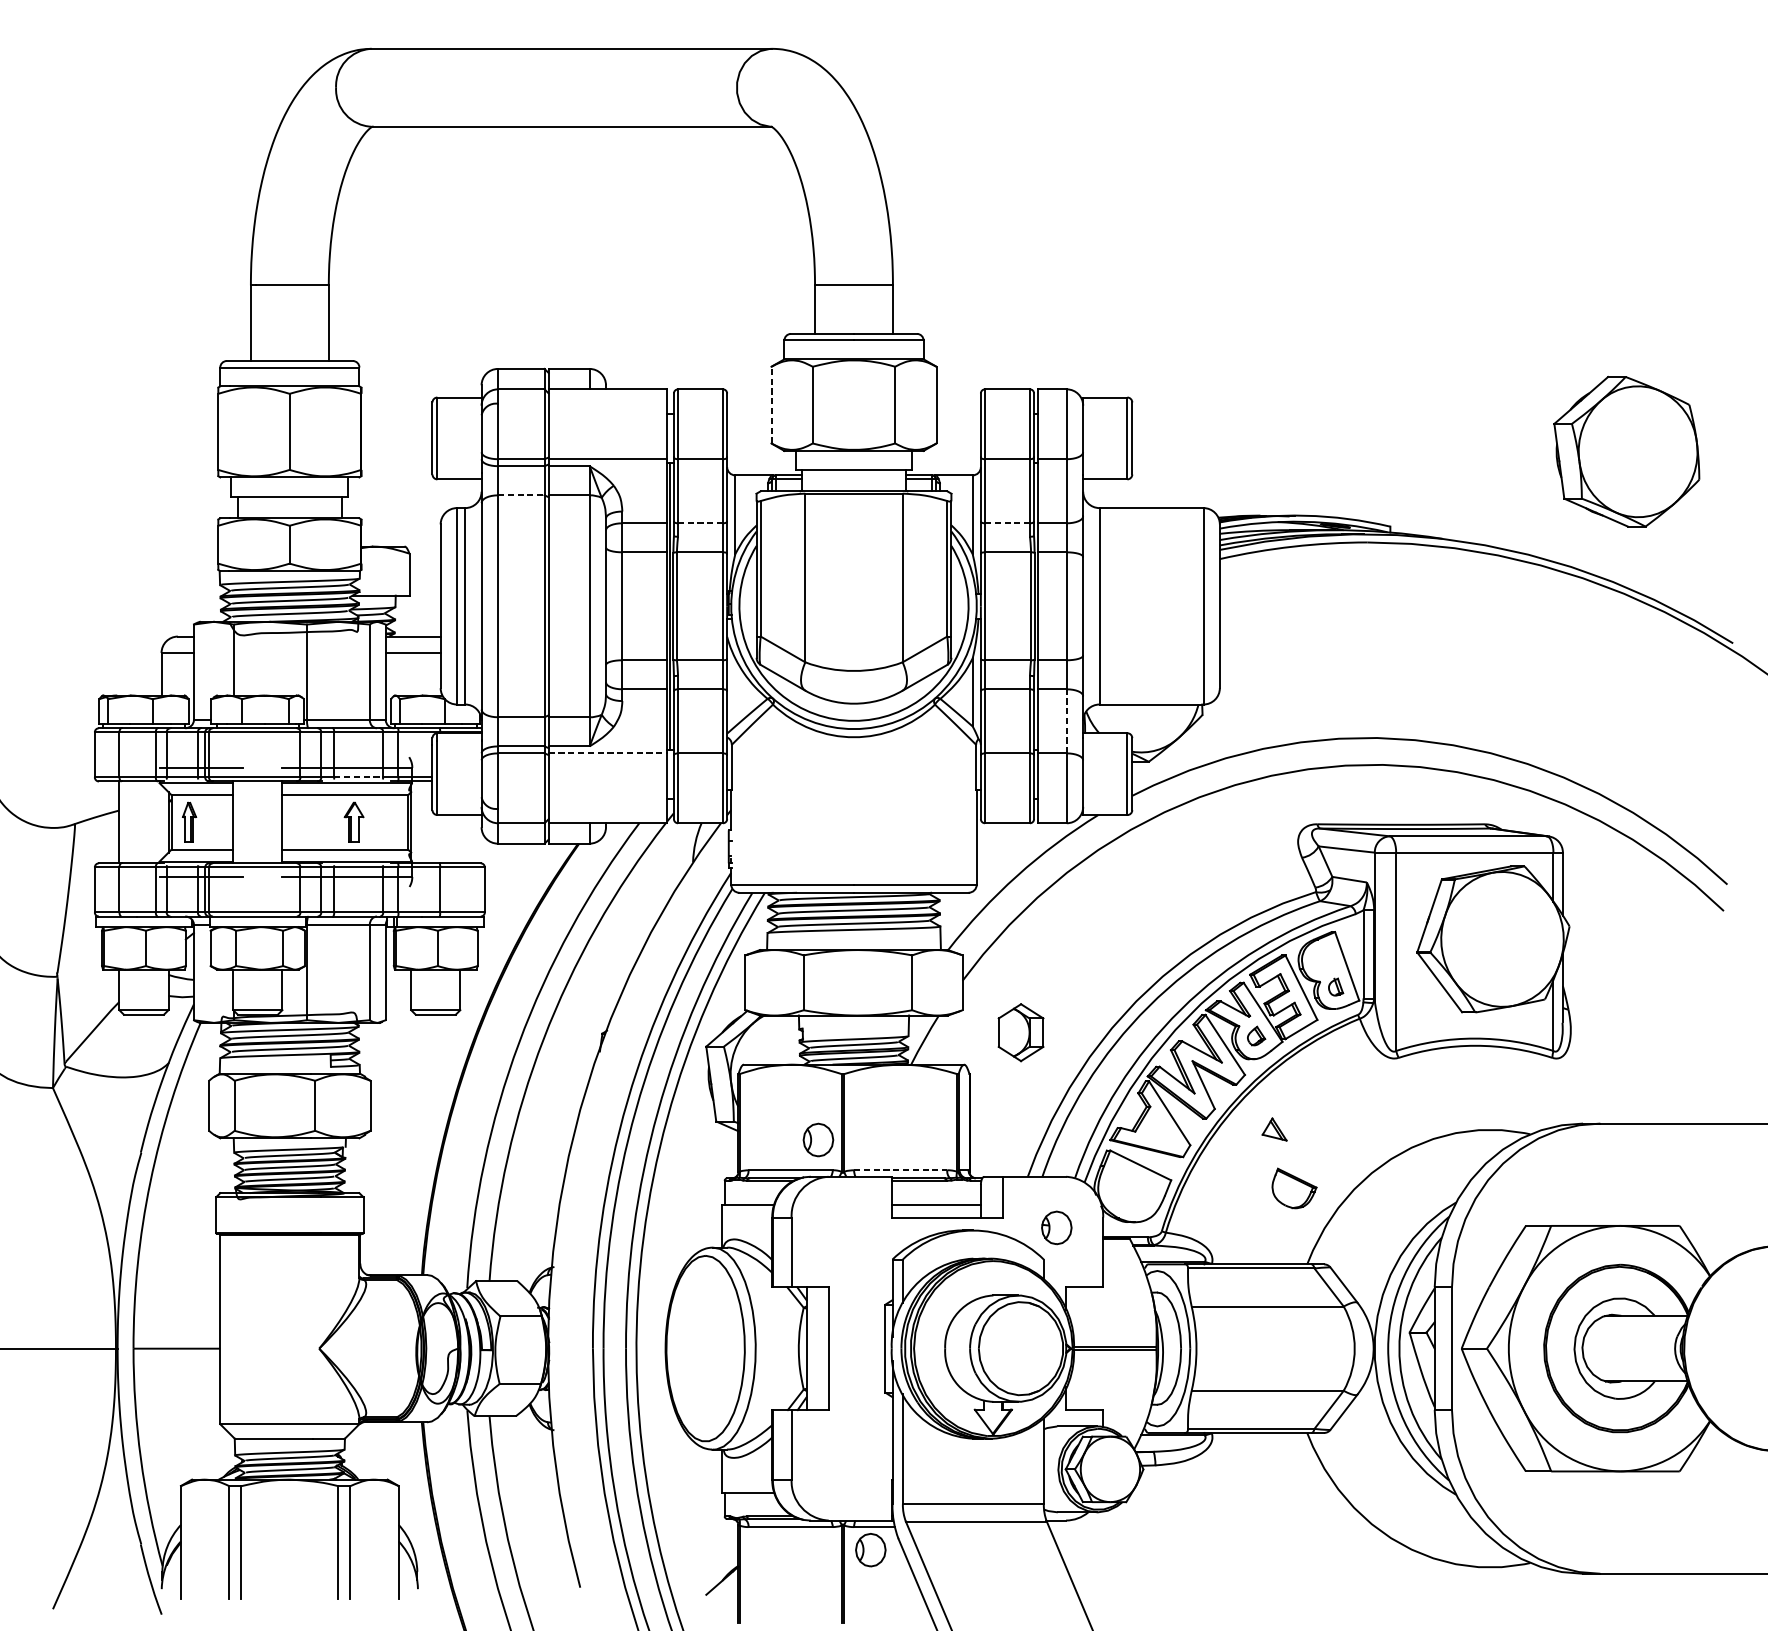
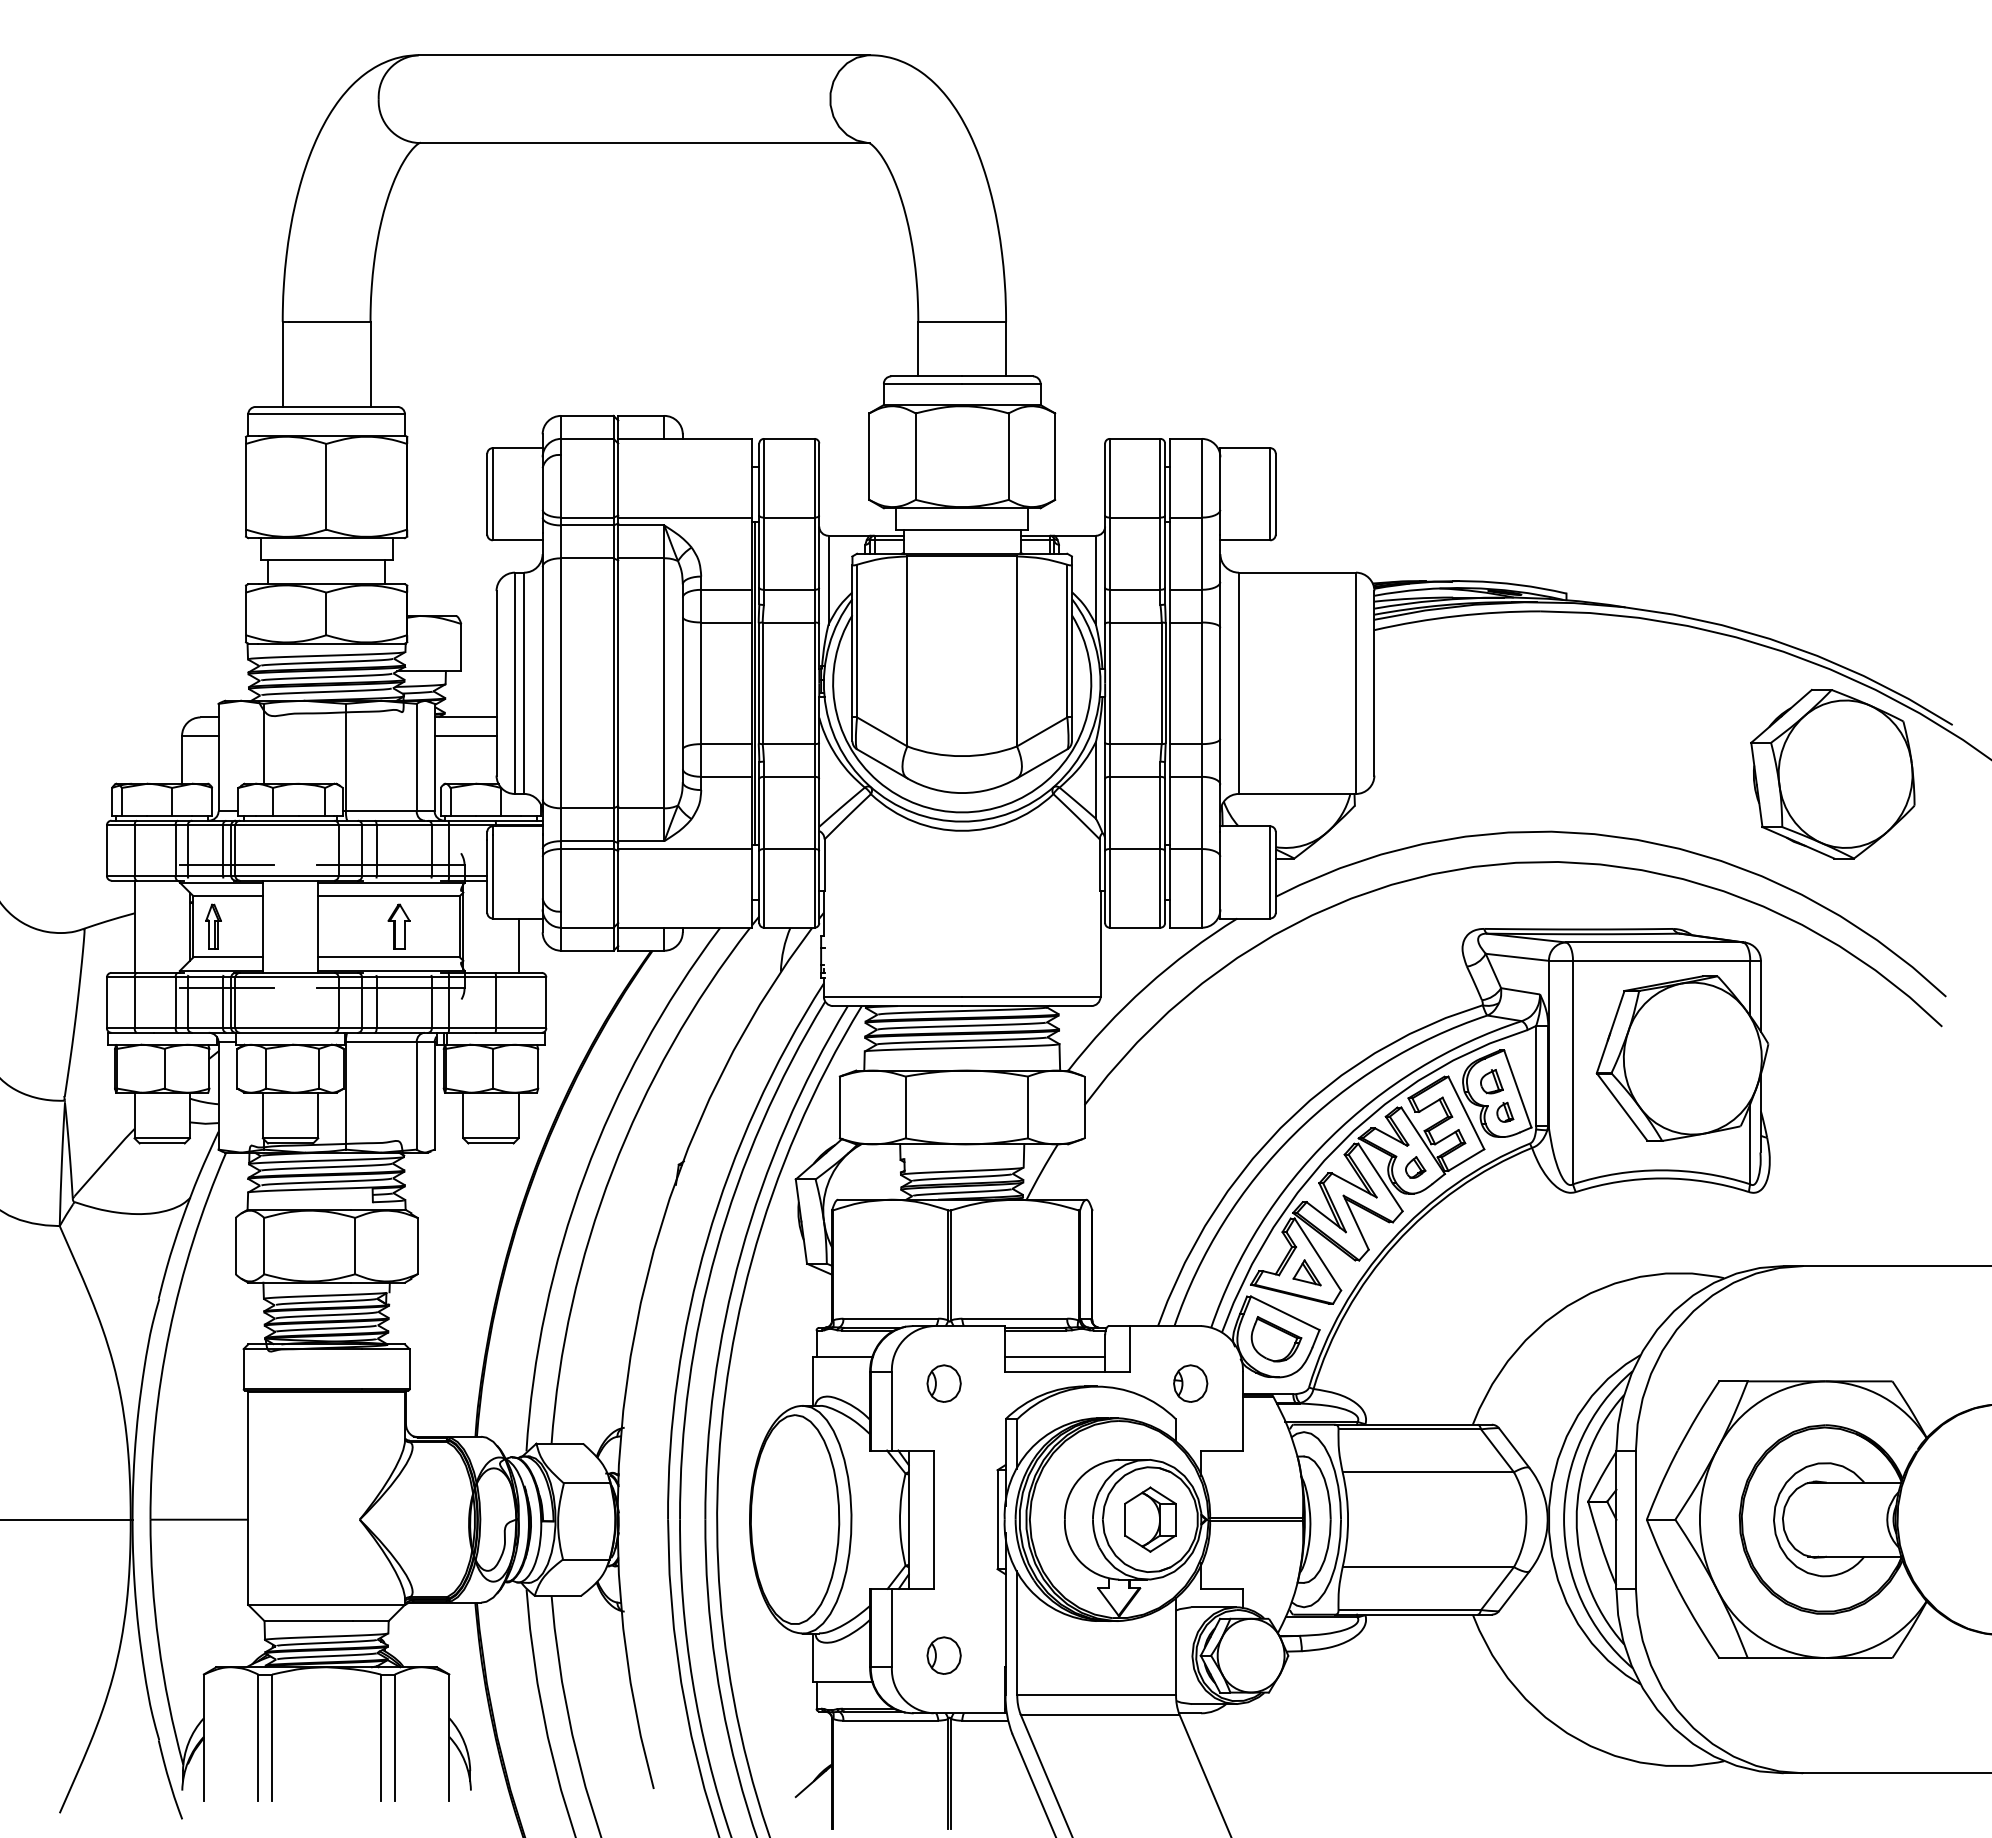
line: (771, 404) -> (869, 456), dashed -> solid
part: (1626, 452) -> (1832, 774), moved
line: (521, 495) -> (587, 558), dashed -> solid
line: (699, 523) -> (788, 589), dashed -> solid
line: (1007, 523) -> (1135, 589), dashed -> solid
line: (1066, 720) -> (1201, 812), dashed -> solid
line: (608, 753) -> (685, 849), dashed -> solid
line: (358, 777) -> (404, 876), dashed -> solid
line: (460, 839) -> (518, 945), added
part: (1323, 959) -> (1491, 1081), added
part: (1021, 1032) -> (1150, 1519), moved
part: (1274, 1129) -> (1306, 1272), moved
part: (817, 1139) -> (943, 1383), moved
line: (901, 1170) -> (1015, 1318), dashed -> solid
part: (1294, 1188) -> (1276, 1339), moved
part: (870, 1549) -> (943, 1655), moved

